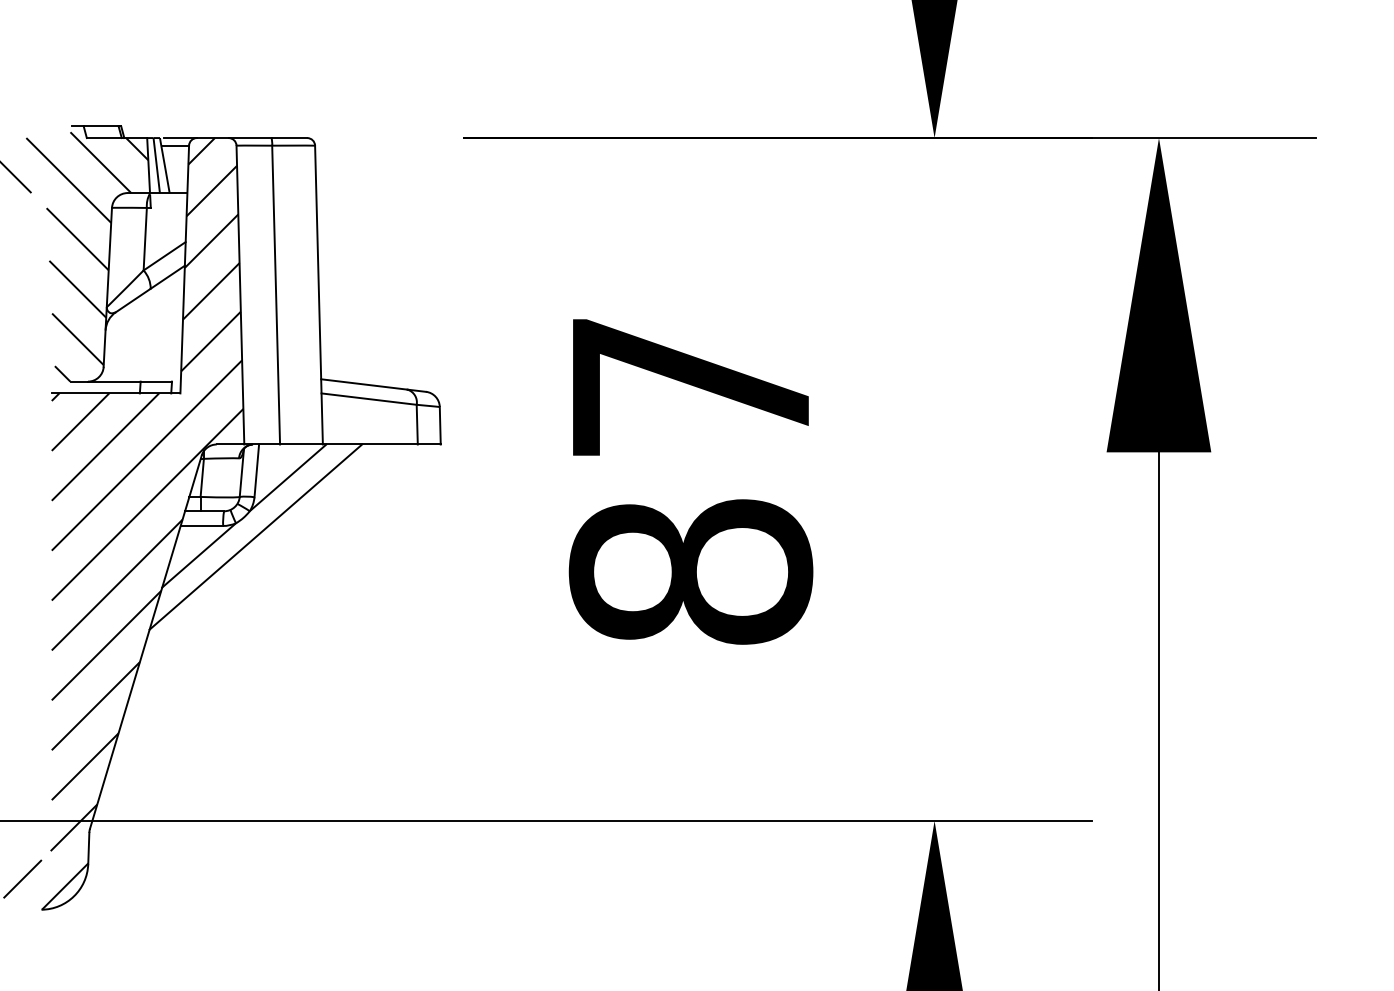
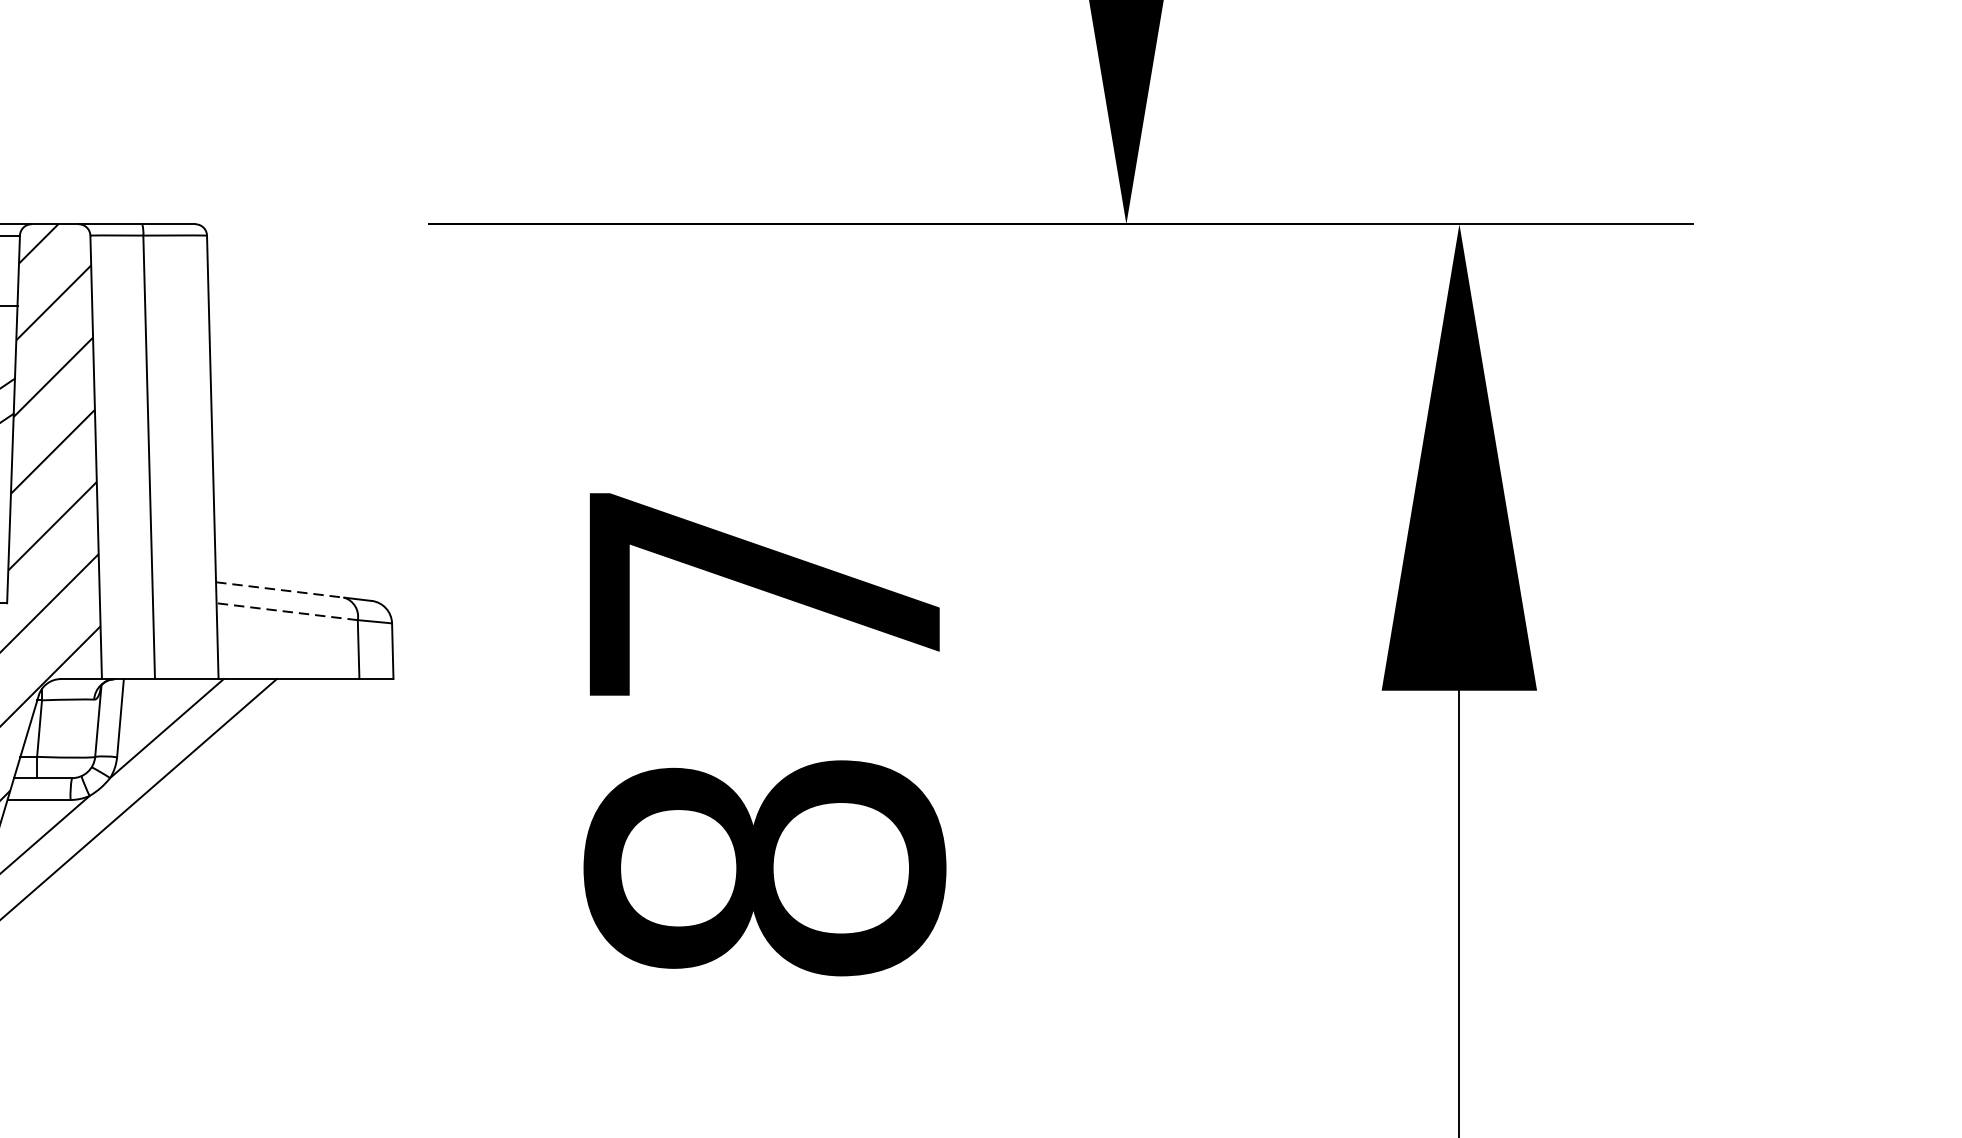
line: (364, 384) -> (280, 590), solid -> dashed
line: (369, 399) -> (287, 612), solid -> dashed

